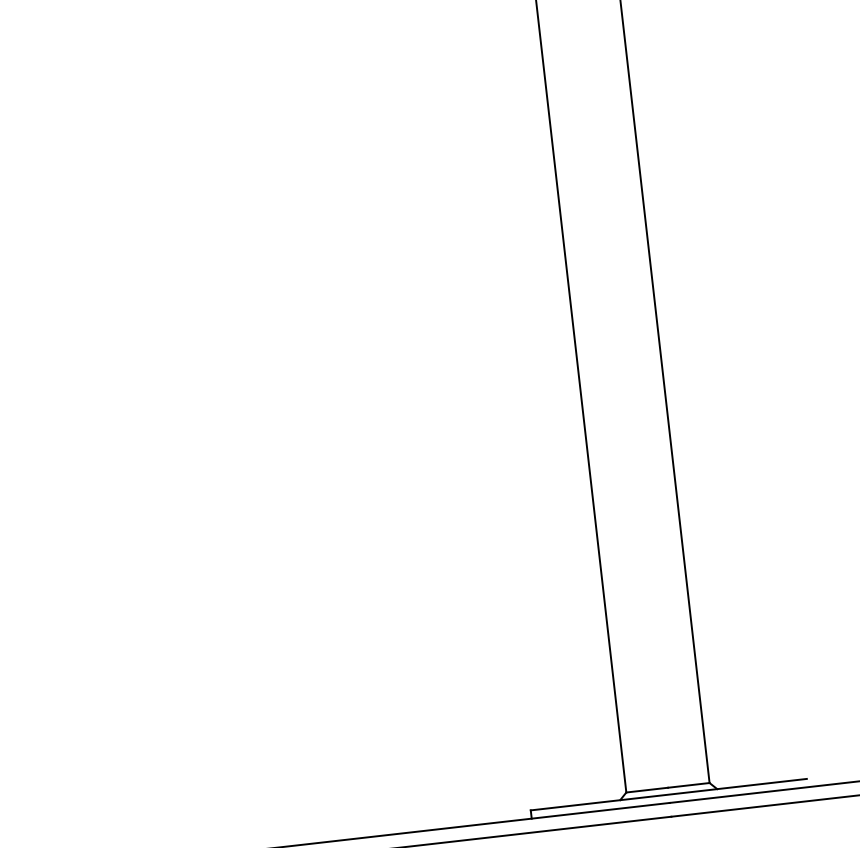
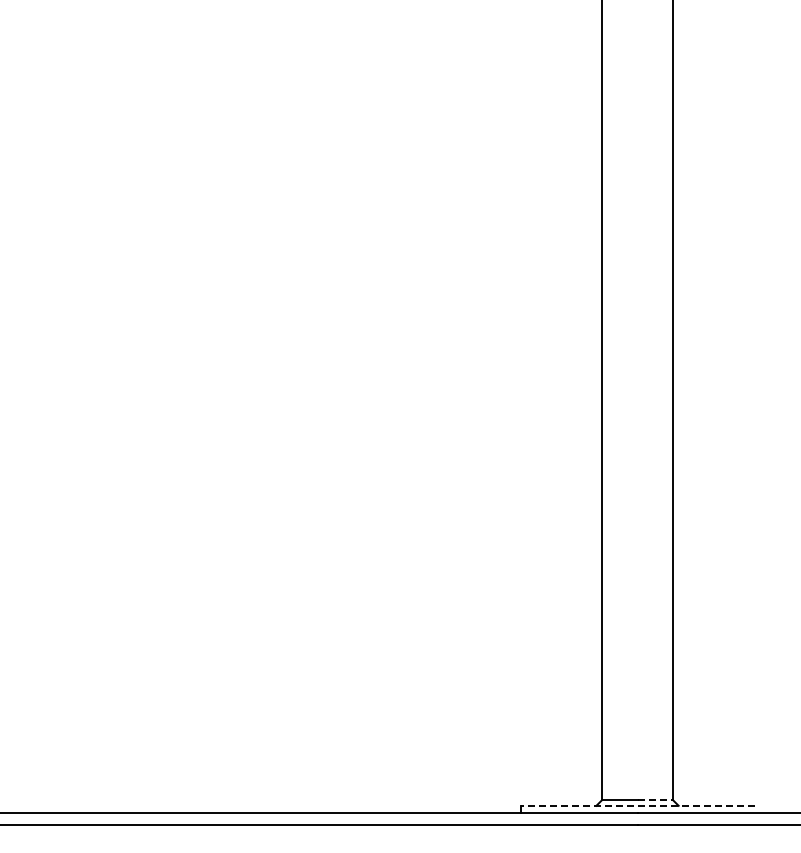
line: (689, 784) -> (655, 799), solid -> dashed
line: (668, 794) -> (637, 805), solid -> dashed

